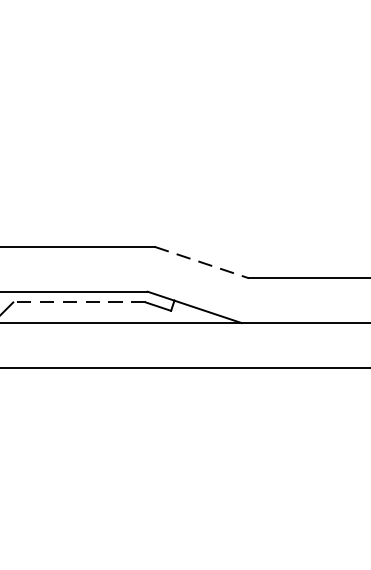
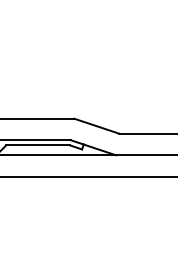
line: (201, 263) -> (96, 126), dashed -> solid
line: (80, 302) -> (38, 145), dashed -> solid

